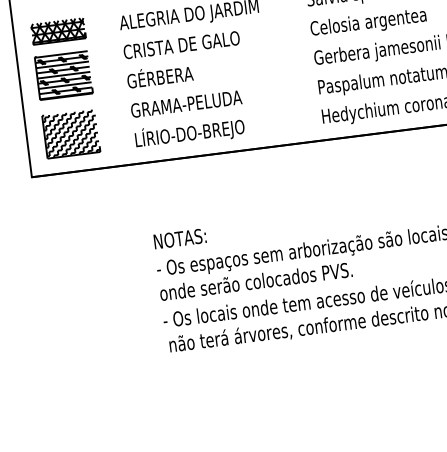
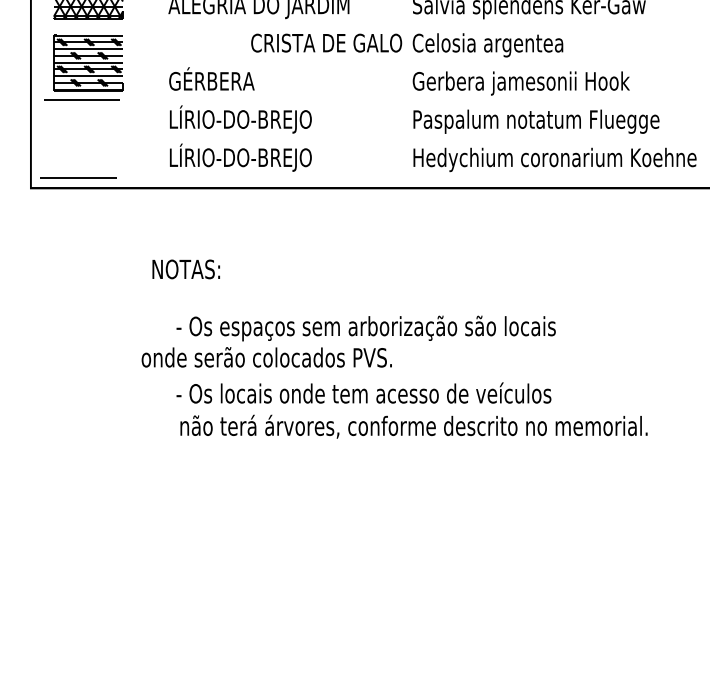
text: (181, 44) -> (326, 42), moved
text: (186, 104) -> (241, 119), GRAMA-PELUDA -> LÍRIO-DO-BREJO
part: (71, 133) -> (88, 138), size x1.4
text: (179, 238) -> (185, 269), moved
text: (255, 281) -> (266, 357), moved

